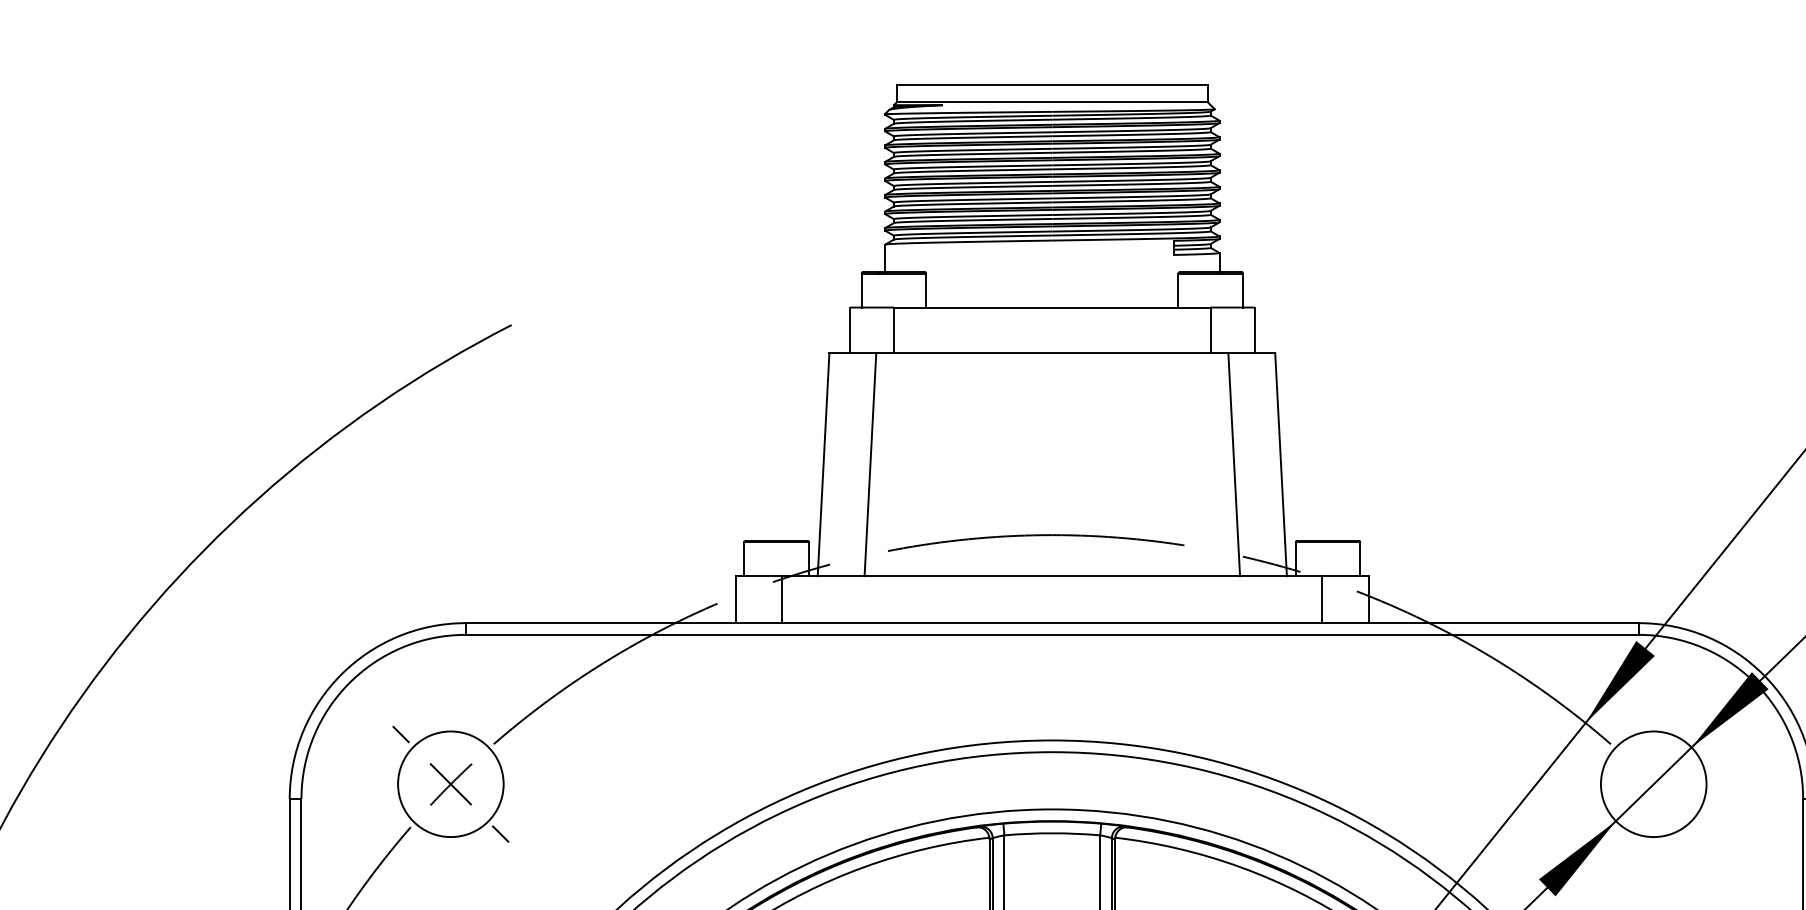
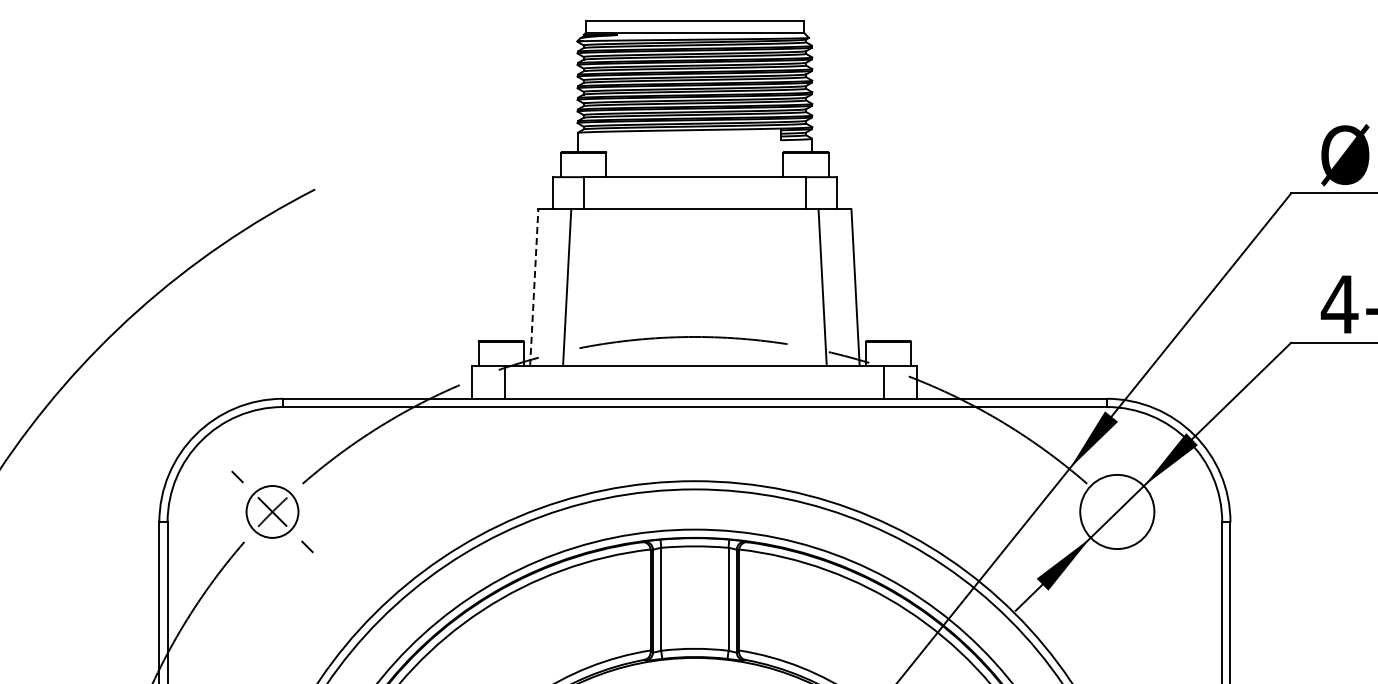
line: (823, 464) -> (534, 287), solid -> dashed
circle: (450, 783) -> (272, 511), size x0.7

